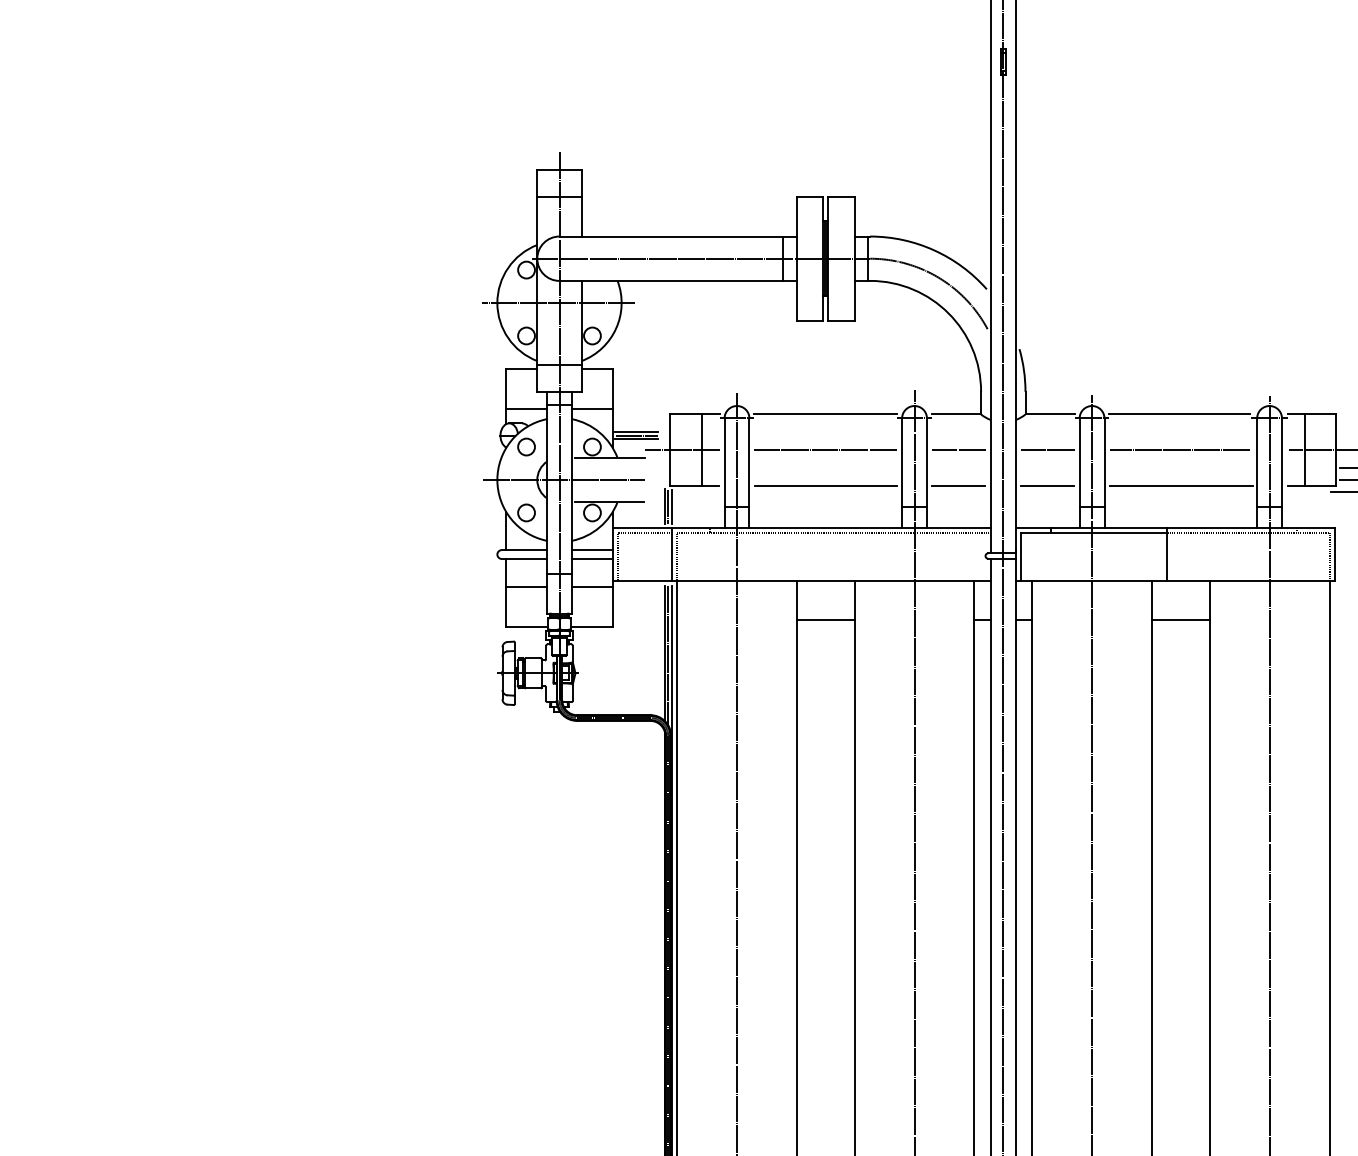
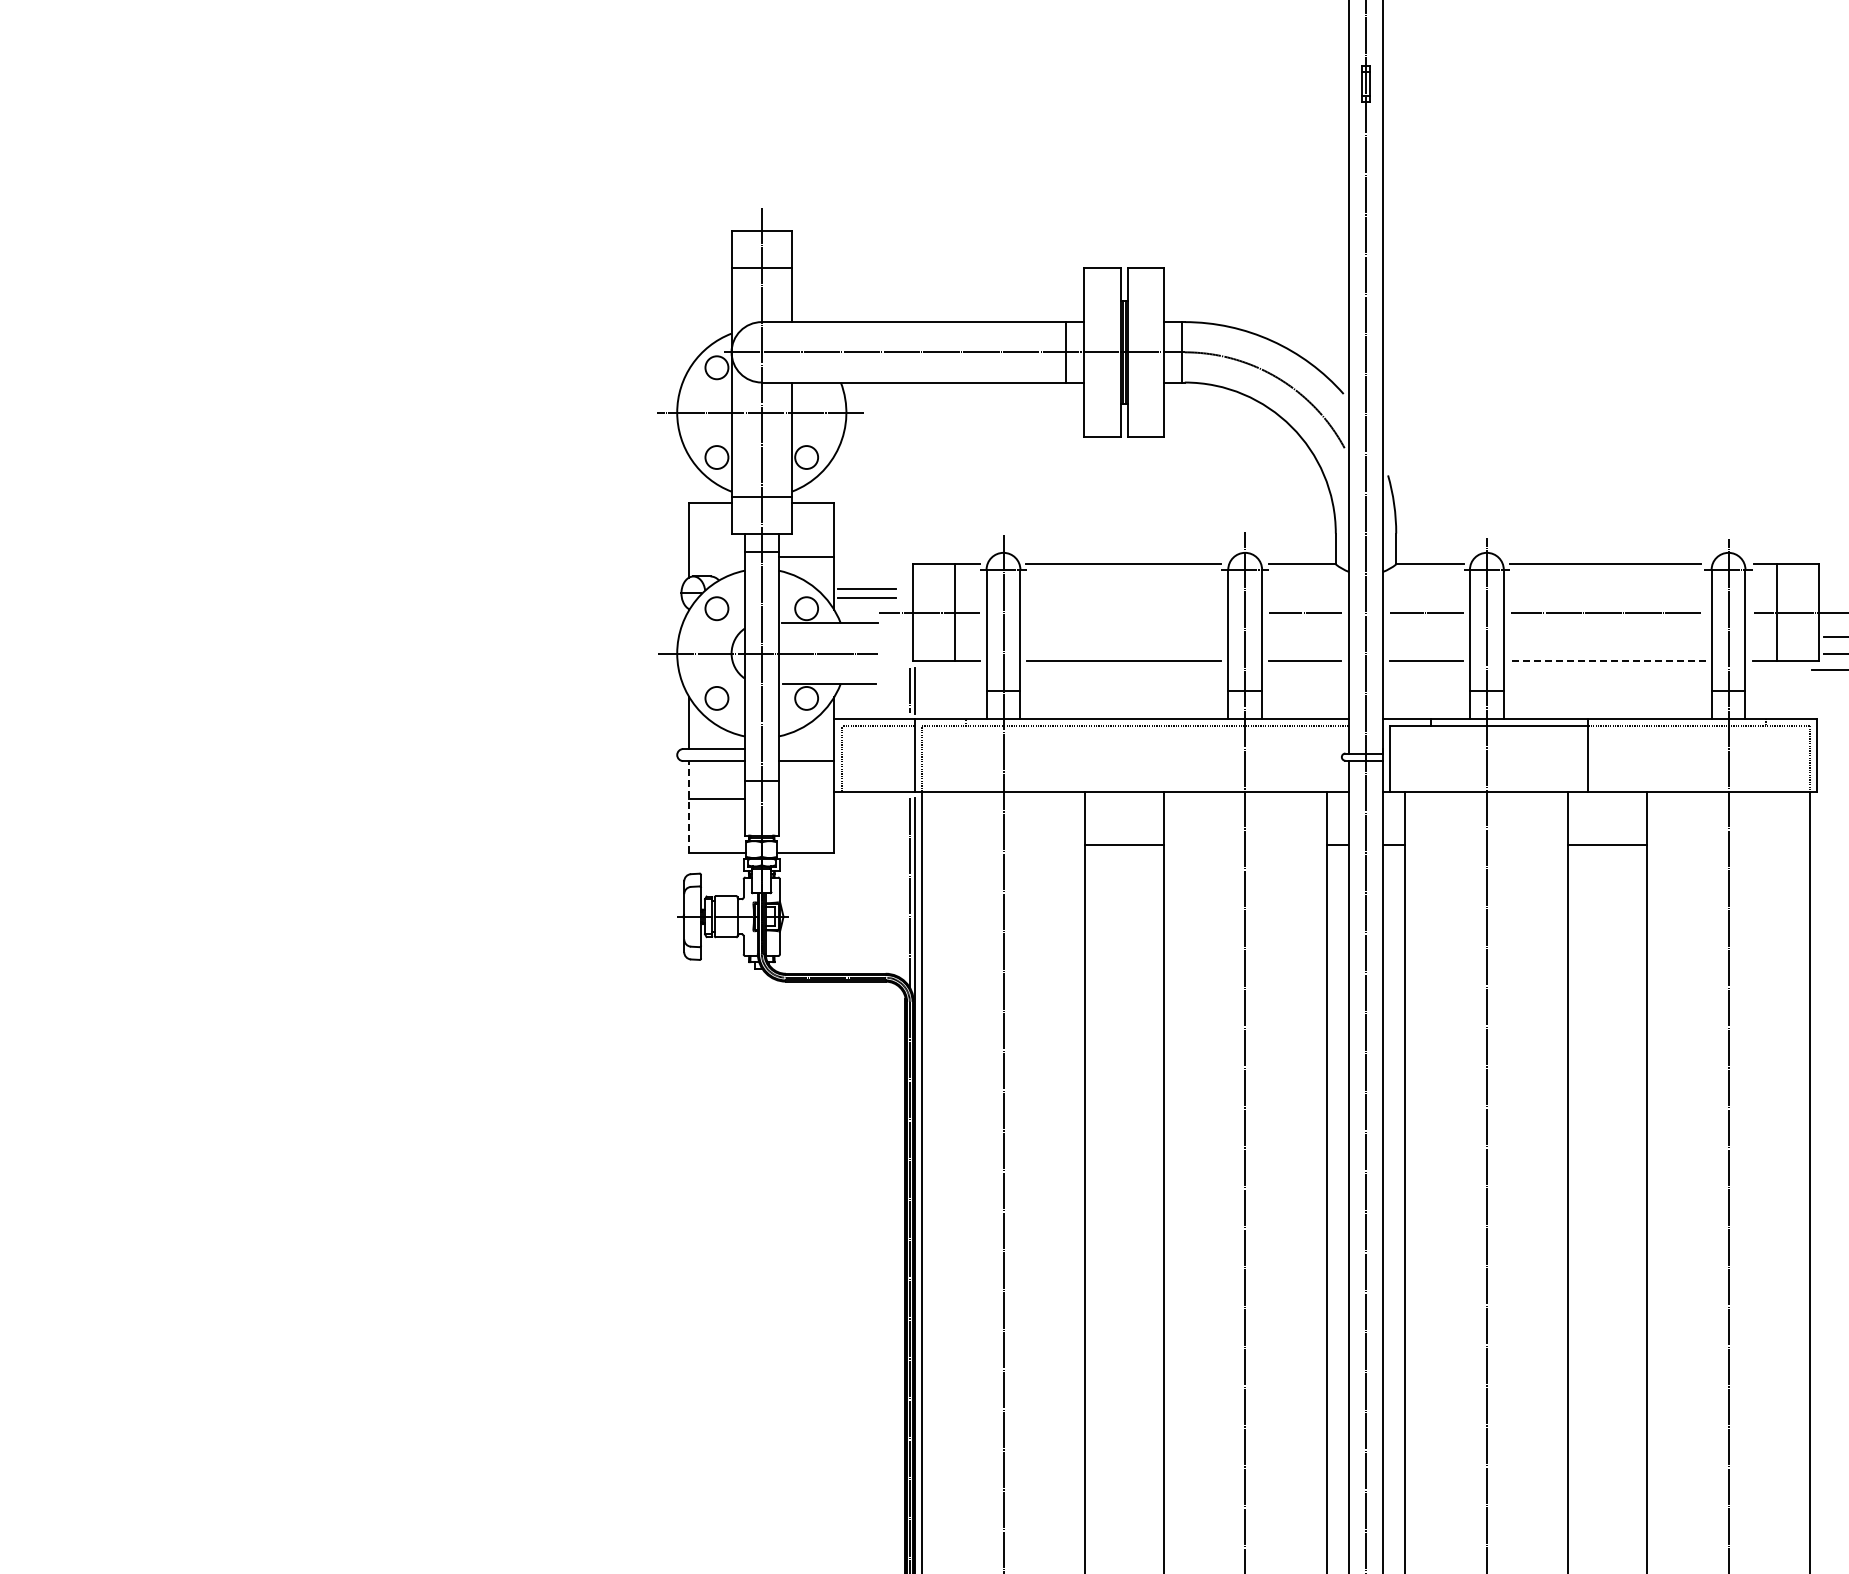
line: (526, 409) -> (716, 557), removed
line: (636, 435) -> (866, 593), removed
line: (825, 449) -> (1123, 612), removed
line: (1181, 485) -> (1608, 661), solid -> dashed
line: (665, 506) -> (905, 689), removed
line: (592, 550) -> (806, 749), removed
line: (592, 586) -> (806, 798), removed
line: (506, 592) -> (689, 806), solid -> dashed
line: (665, 653) -> (905, 889), removed

